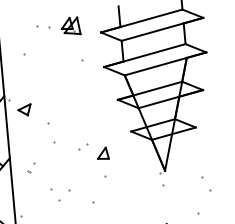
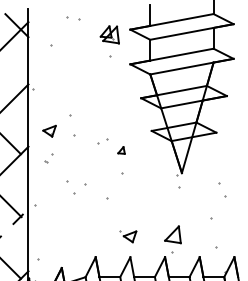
part: (70, 26) -> (109, 34), moved
part: (24, 109) -> (49, 130), moved
part: (102, 153) -> (121, 150), size x0.6

